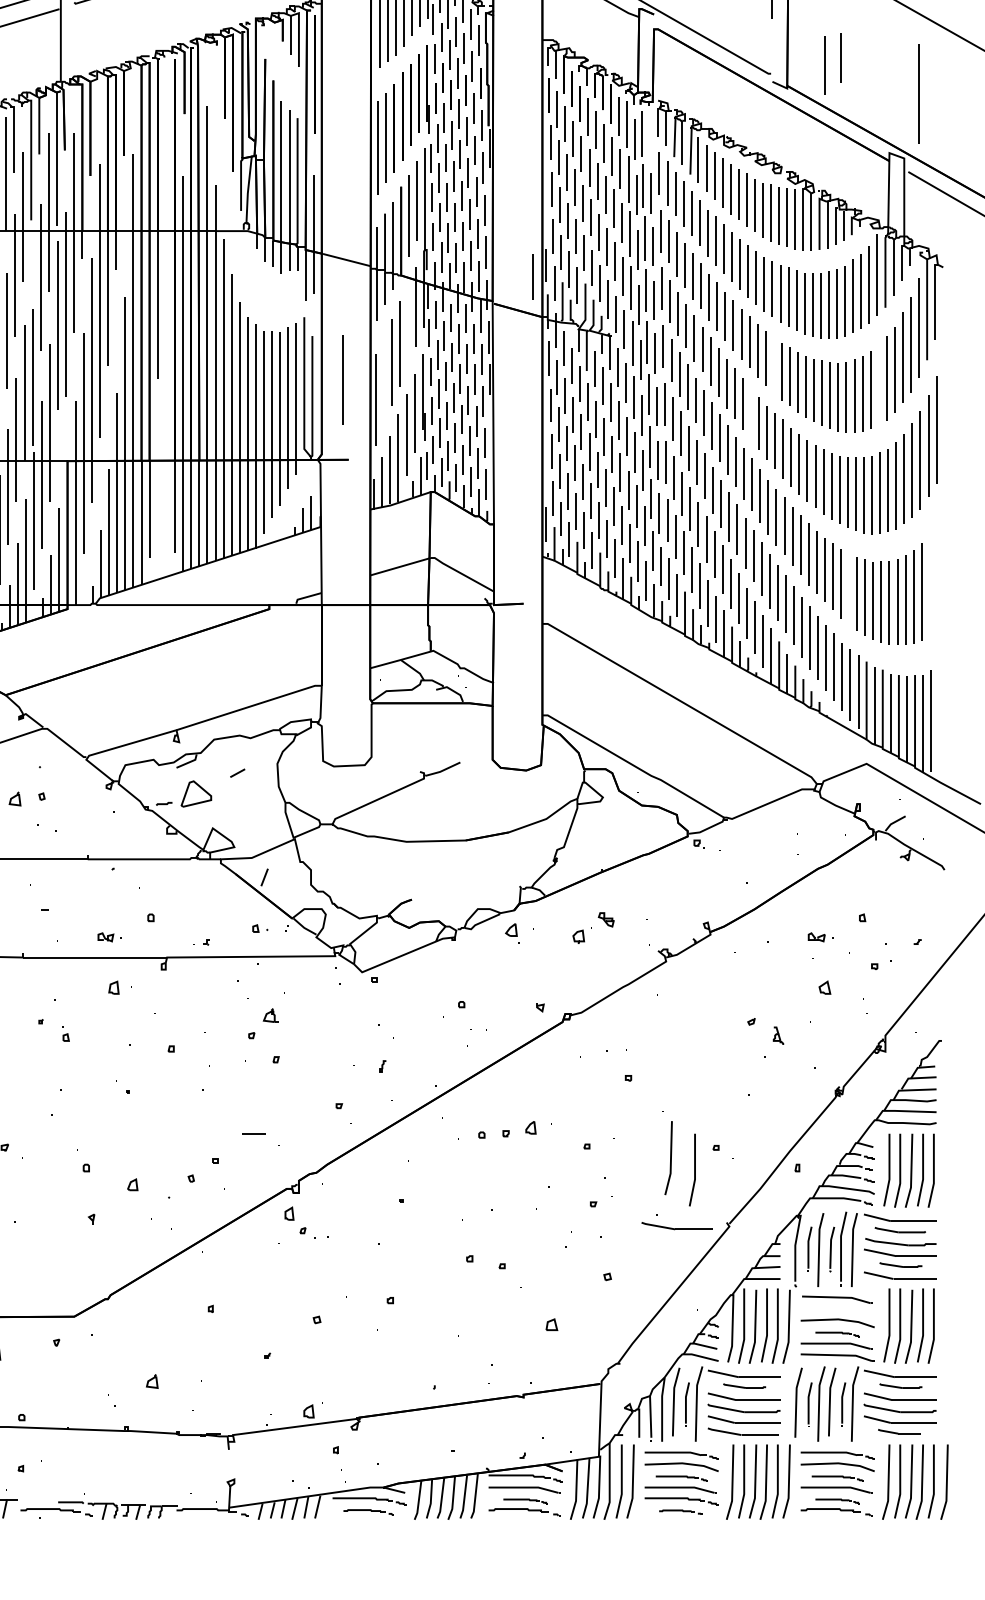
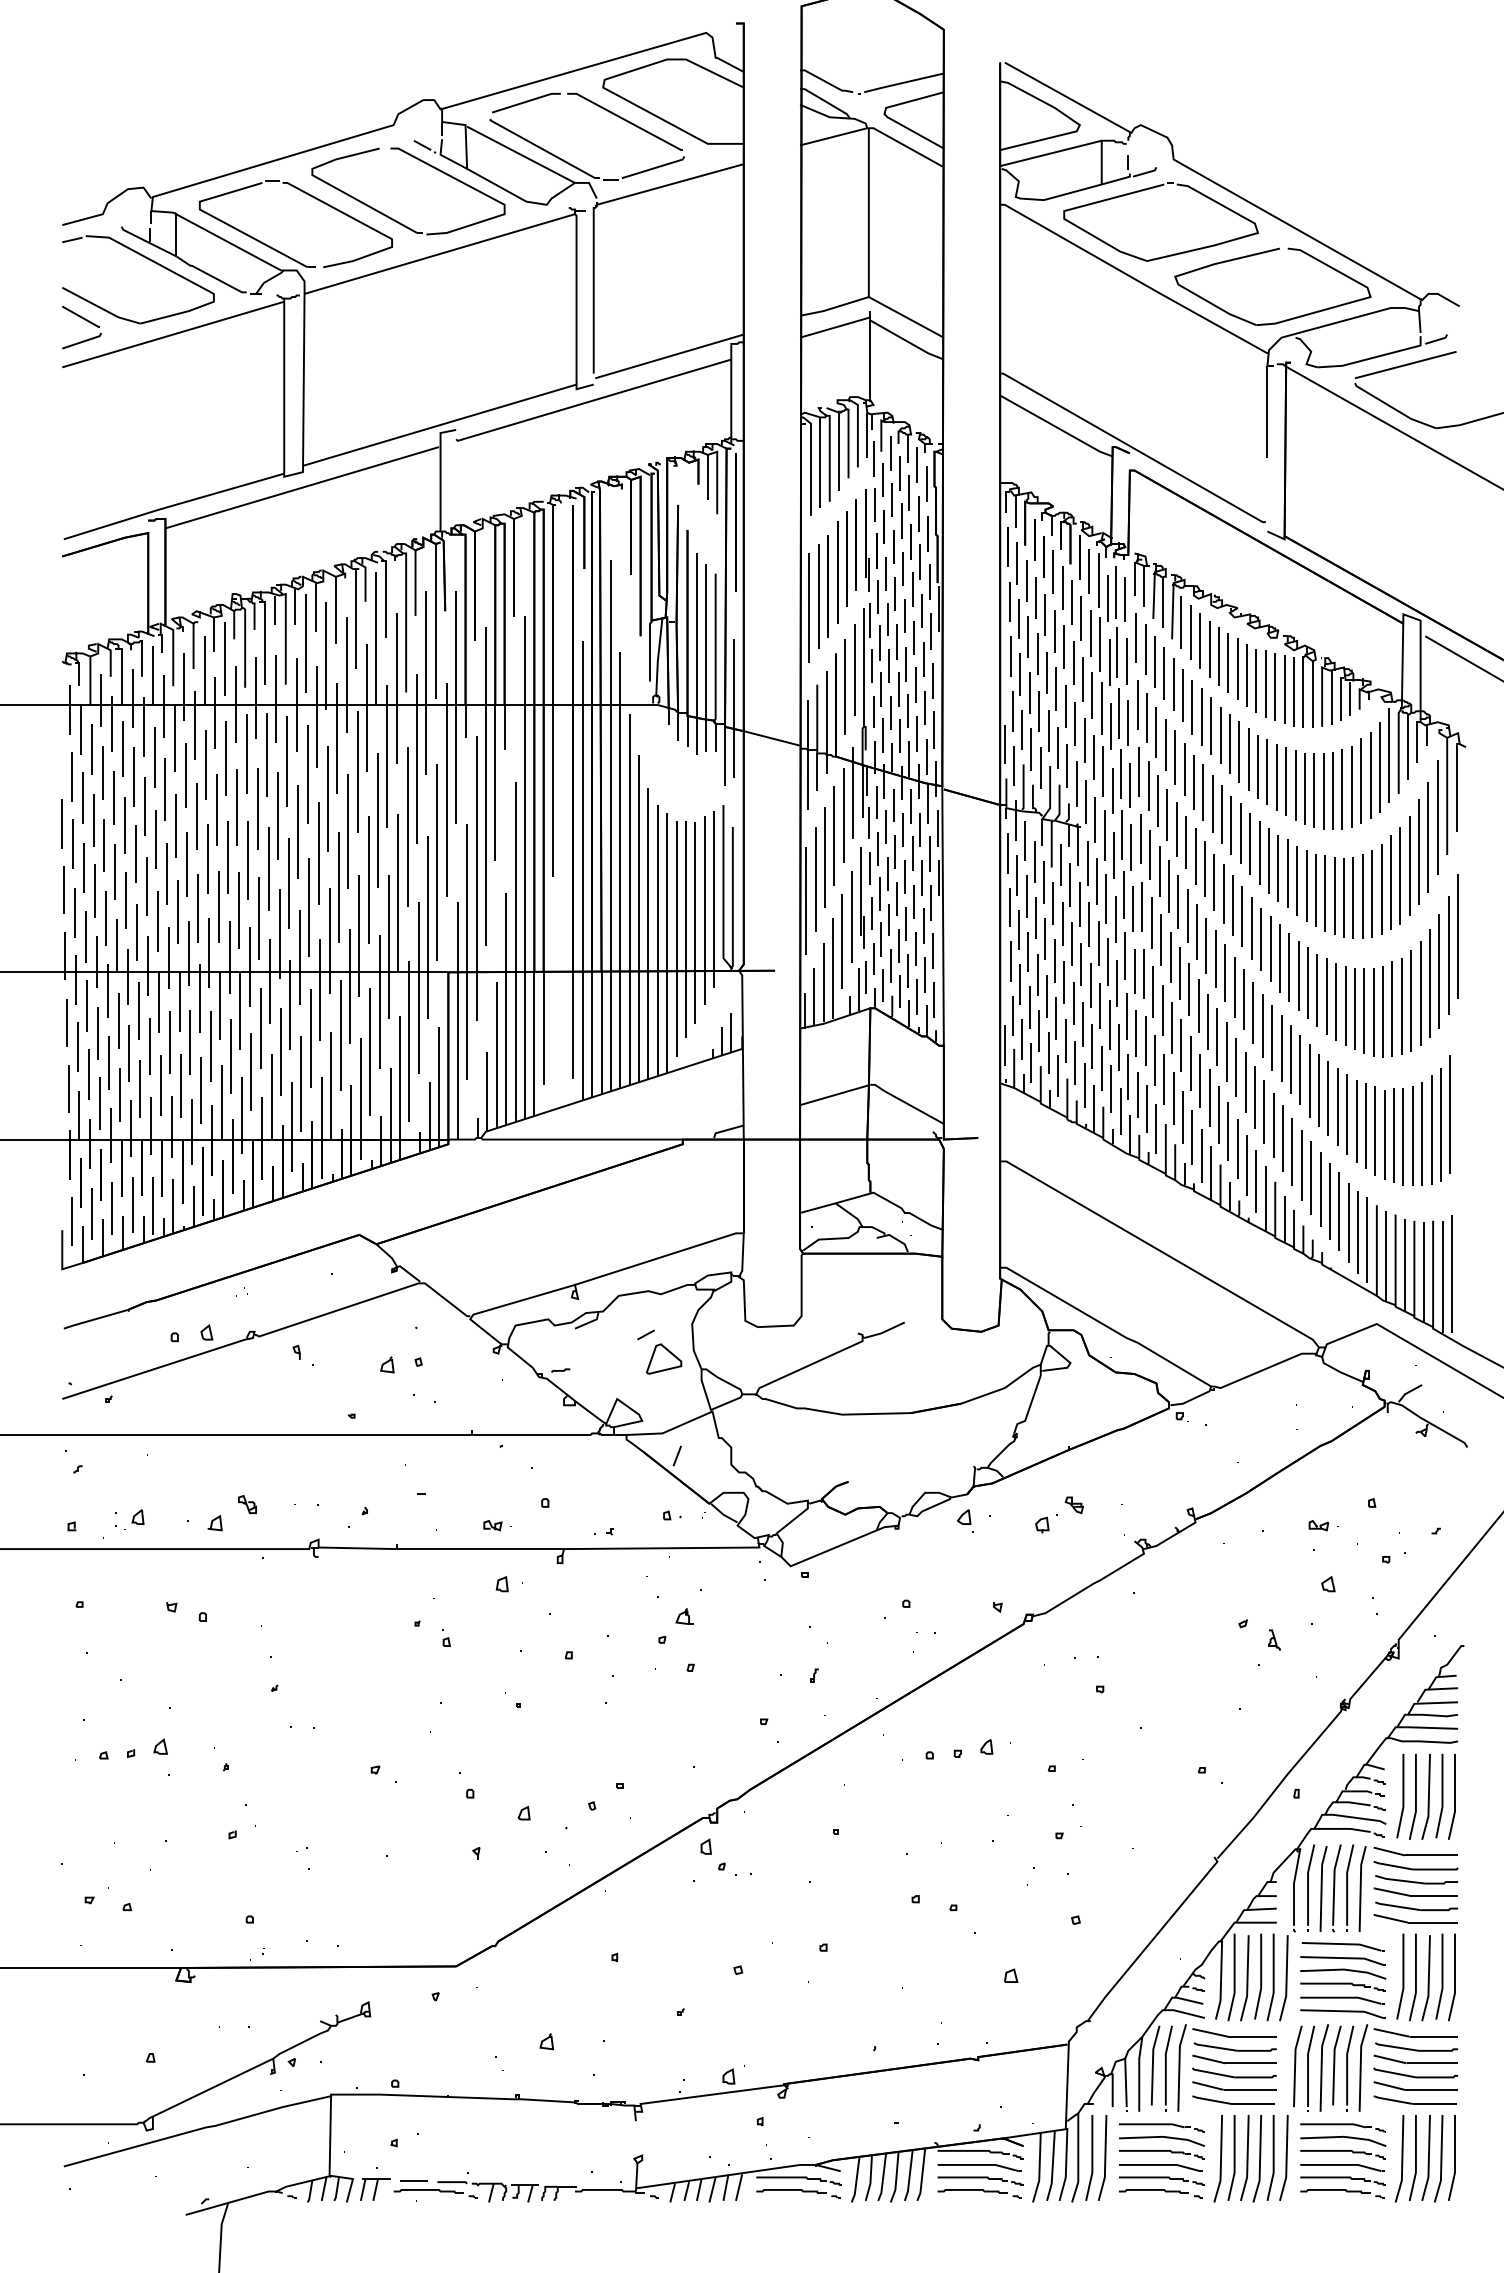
line: (840, 57) -> (1346, 503), removed
line: (825, 65) -> (1328, 512), removed
line: (918, 93) -> (1437, 545), removed
line: (649, 140) -> (1124, 599), added
line: (533, 277) -> (989, 758), removed
line: (57, 325) -> (436, 862), moved
line: (407, 326) -> (843, 815), added
line: (773, 364) -> (1268, 860), added
line: (32, 376) -> (407, 826), moved
line: (343, 380) -> (815, 879), moved
line: (878, 383) -> (1390, 882), added
line: (750, 413) -> (1241, 916), added
line: (929, 583) -> (1449, 1114), added
line: (849, 589) -> (1356, 1121), added
part: (196, 793) -> (664, 1358), moved
line: (253, 1134) -> (413, 2180), moved
line: (670, 1158) -> (1148, 1782), removed
line: (694, 1169) -> (1176, 1795), removed
part: (676, 1225) -> (1156, 1860), removed
part: (899, 1229) -> (1415, 1865), size x1.43
part: (809, 1248) -> (1310, 1887), size x1.67
part: (831, 1249) -> (1336, 1888), size x1.67
part: (900, 1265) -> (1416, 1906), size x1.67
part: (837, 1311) -> (1342, 1960), added
part: (837, 1333) -> (1342, 1986), size x1.67
part: (744, 1385) -> (1234, 2046), size x1.67
part: (900, 1385) -> (1416, 2046), size x1.67
part: (687, 1404) -> (1168, 2068), size x1.67
part: (810, 1404) -> (1311, 2068), size x1.67
part: (843, 1404) -> (1350, 2068), size x1.67
part: (899, 1431) -> (1414, 2099), size x1.67
part: (681, 1478) -> (1161, 2154), size x1.43
part: (837, 1478) -> (1342, 2154), size x1.43
line: (946, 1481) -> (1469, 2158), removed
part: (525, 1500) -> (980, 2180), size x1.67
part: (837, 1500) -> (1342, 2180), size x1.67
part: (368, 1512) -> (798, 2193), size x1.43
part: (680, 1512) -> (1160, 2193), size x1.67

